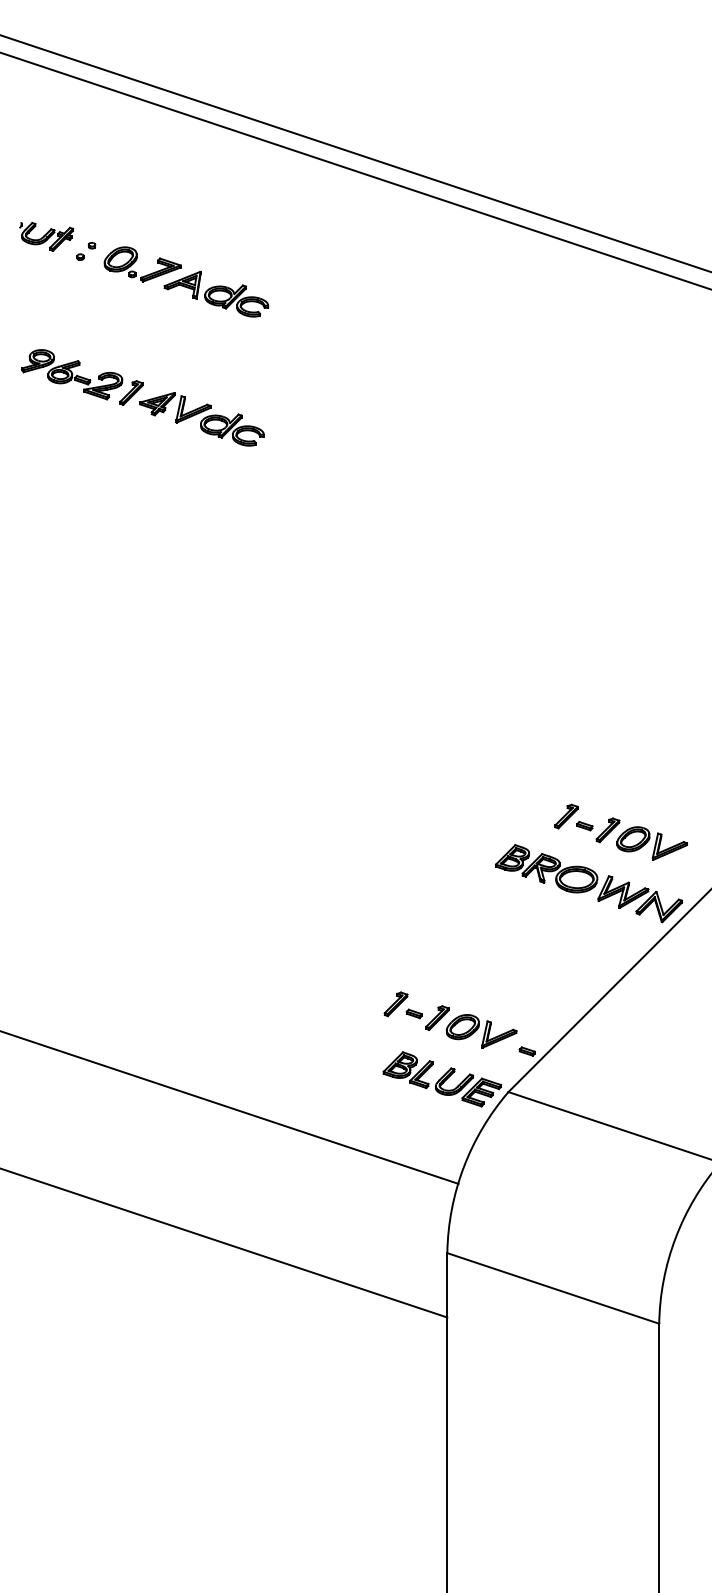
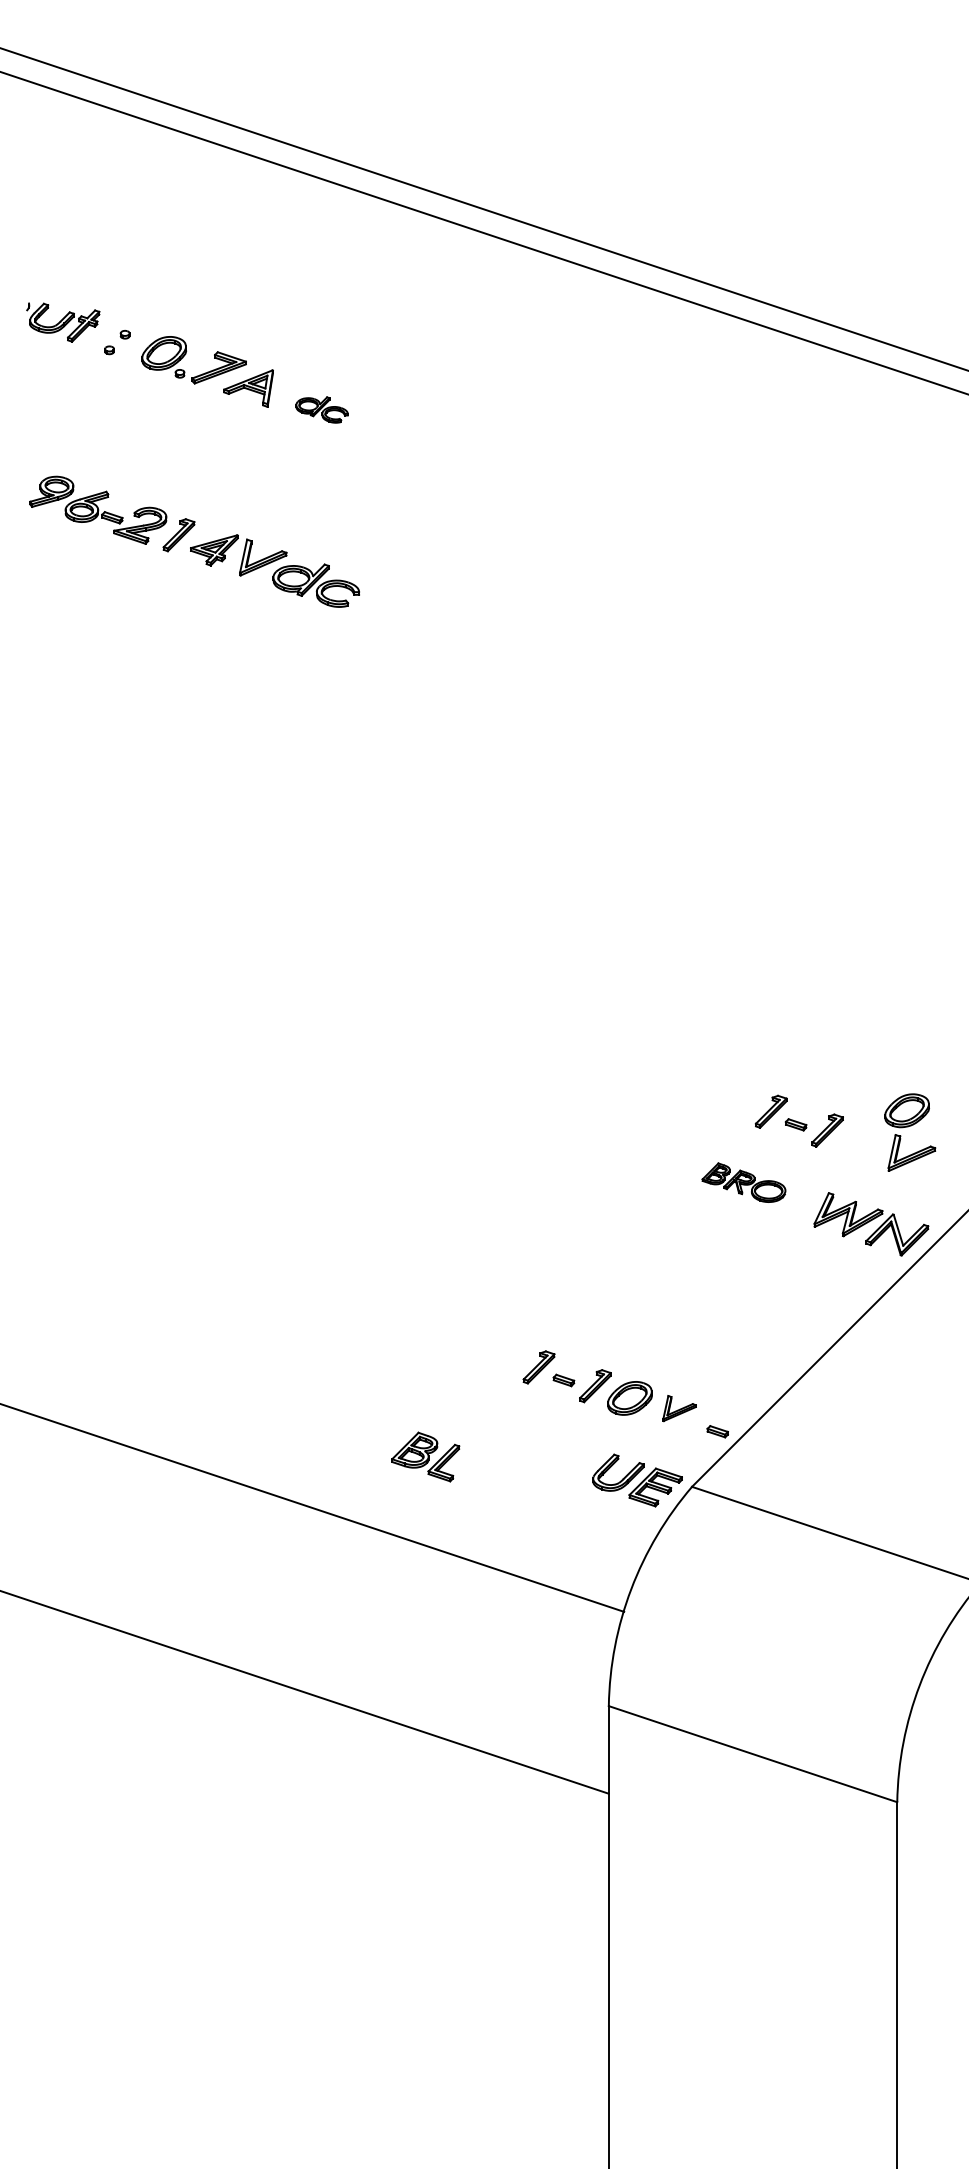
part: (236, 300) -> (321, 409), size x0.6
part: (632, 839) -> (906, 1110), moved
part: (546, 868) -> (743, 1182), size x0.6
part: (499, 1034) -> (679, 1408), size x0.7
part: (408, 1069) -> (425, 1456), moved

